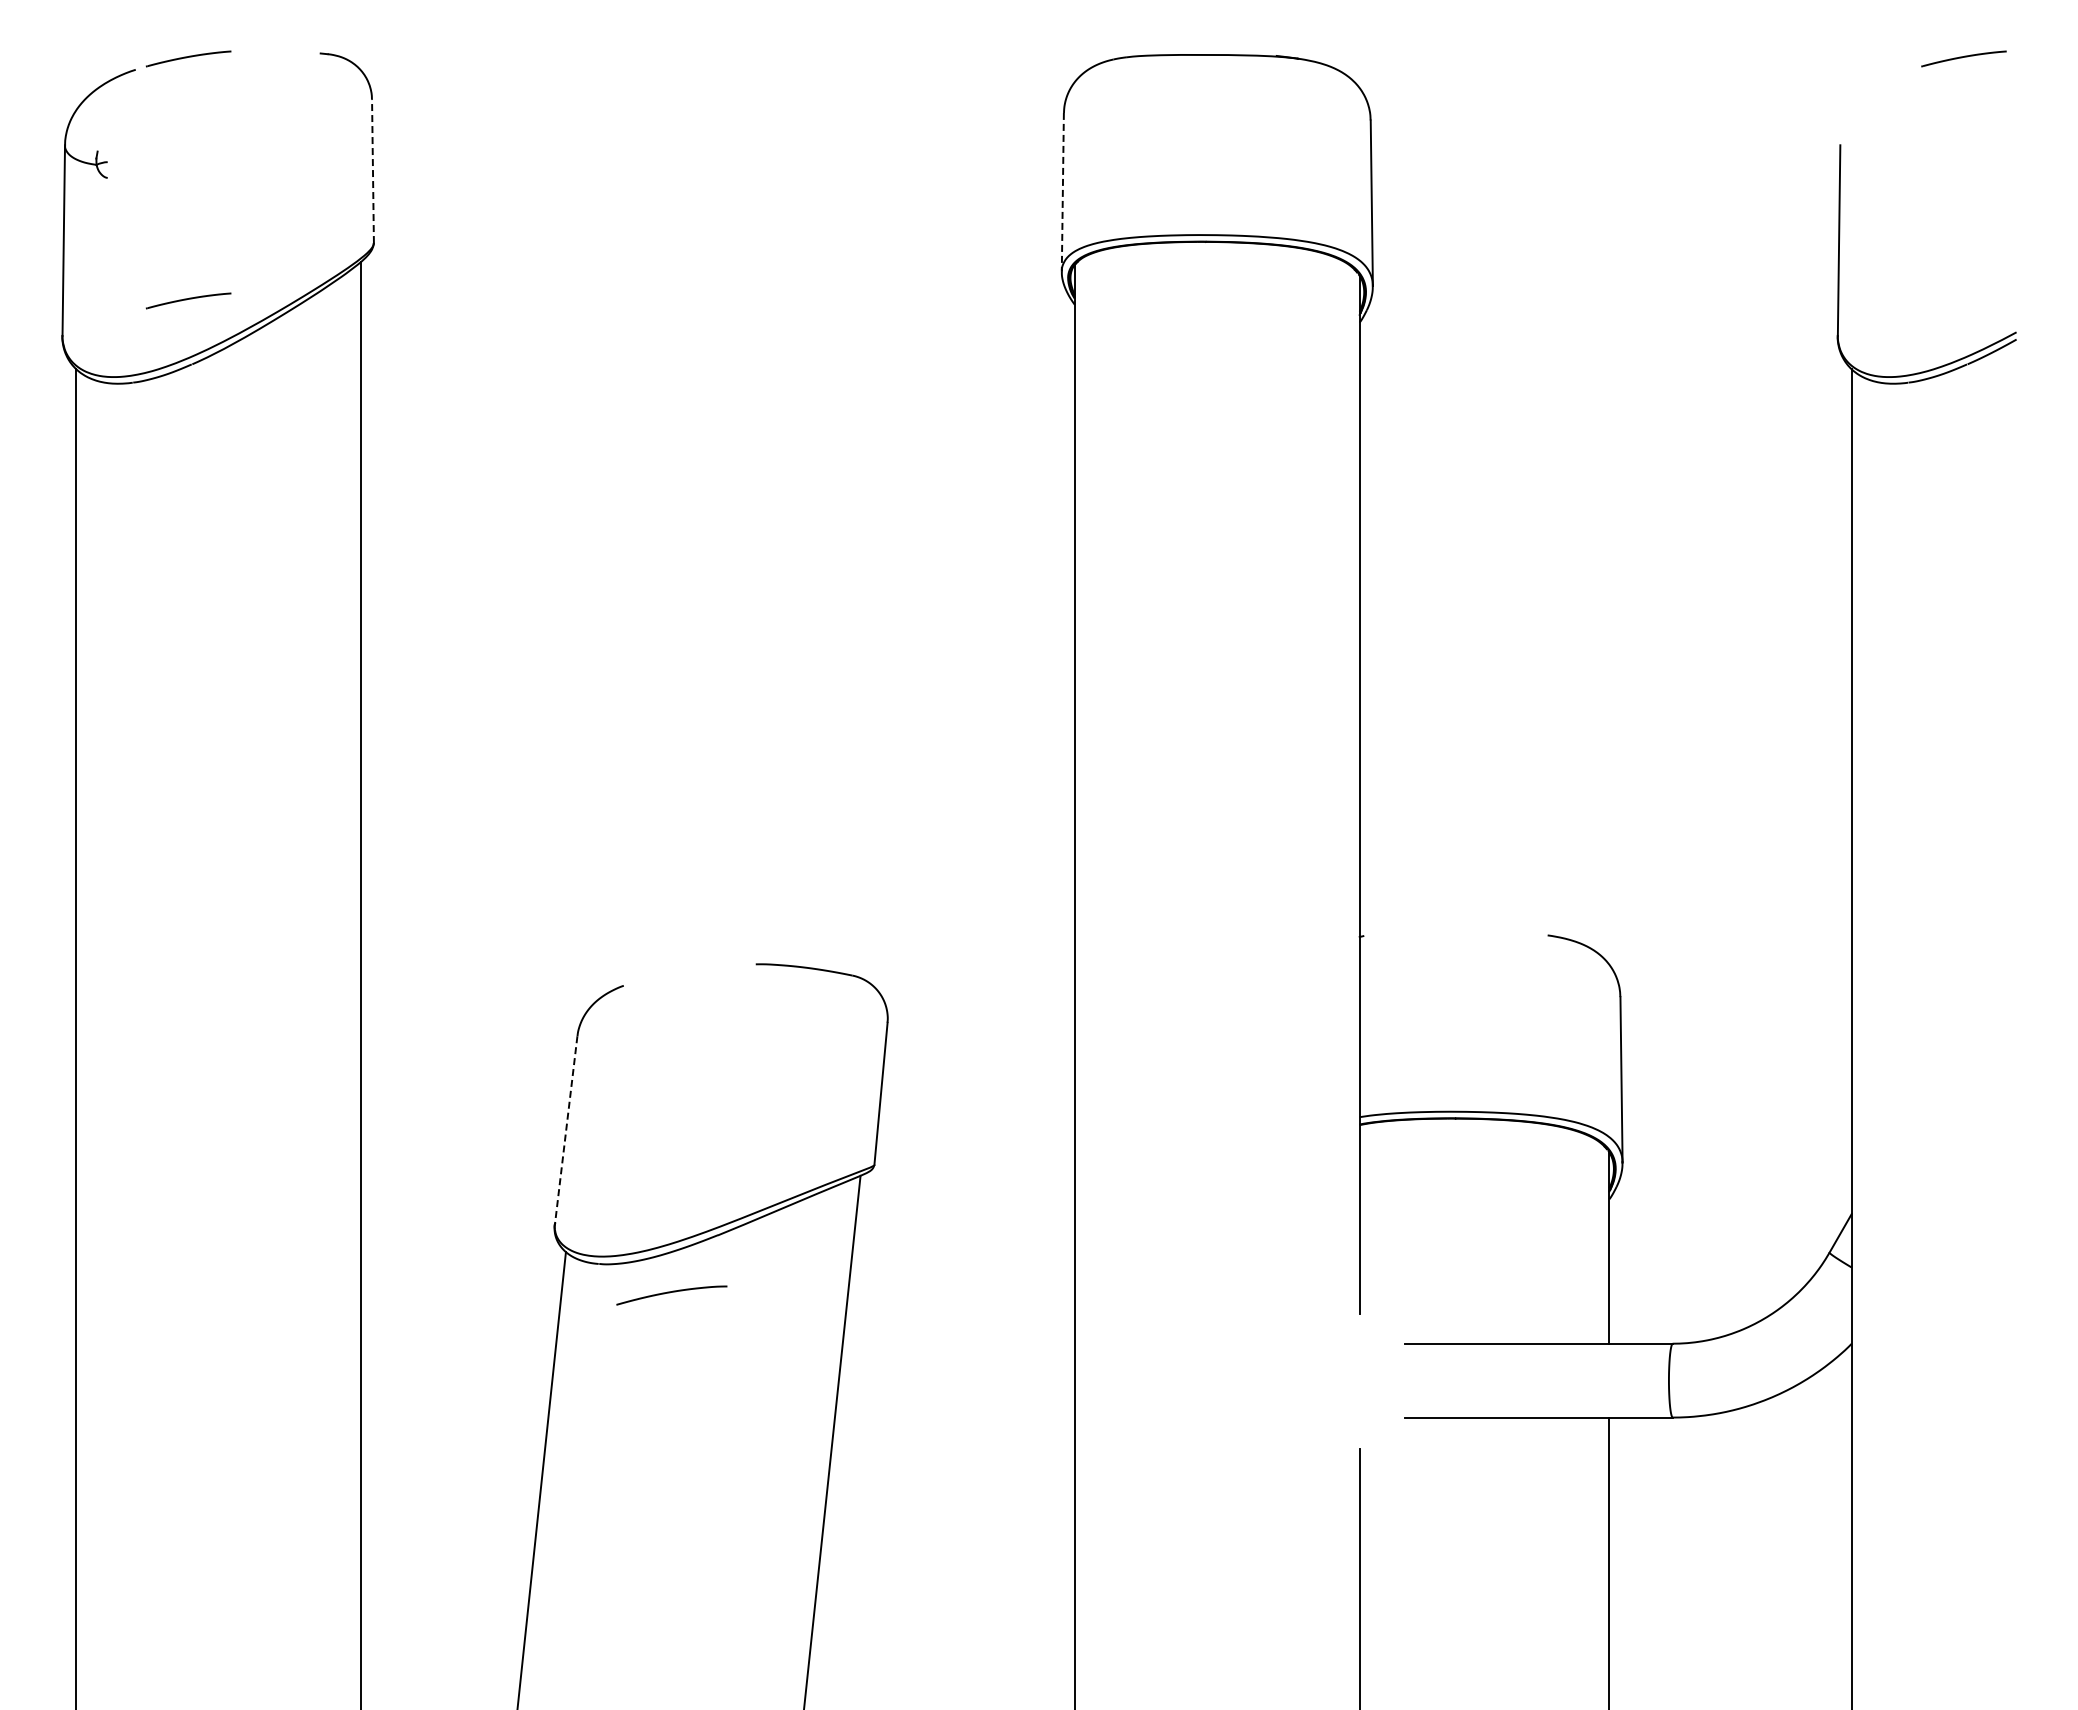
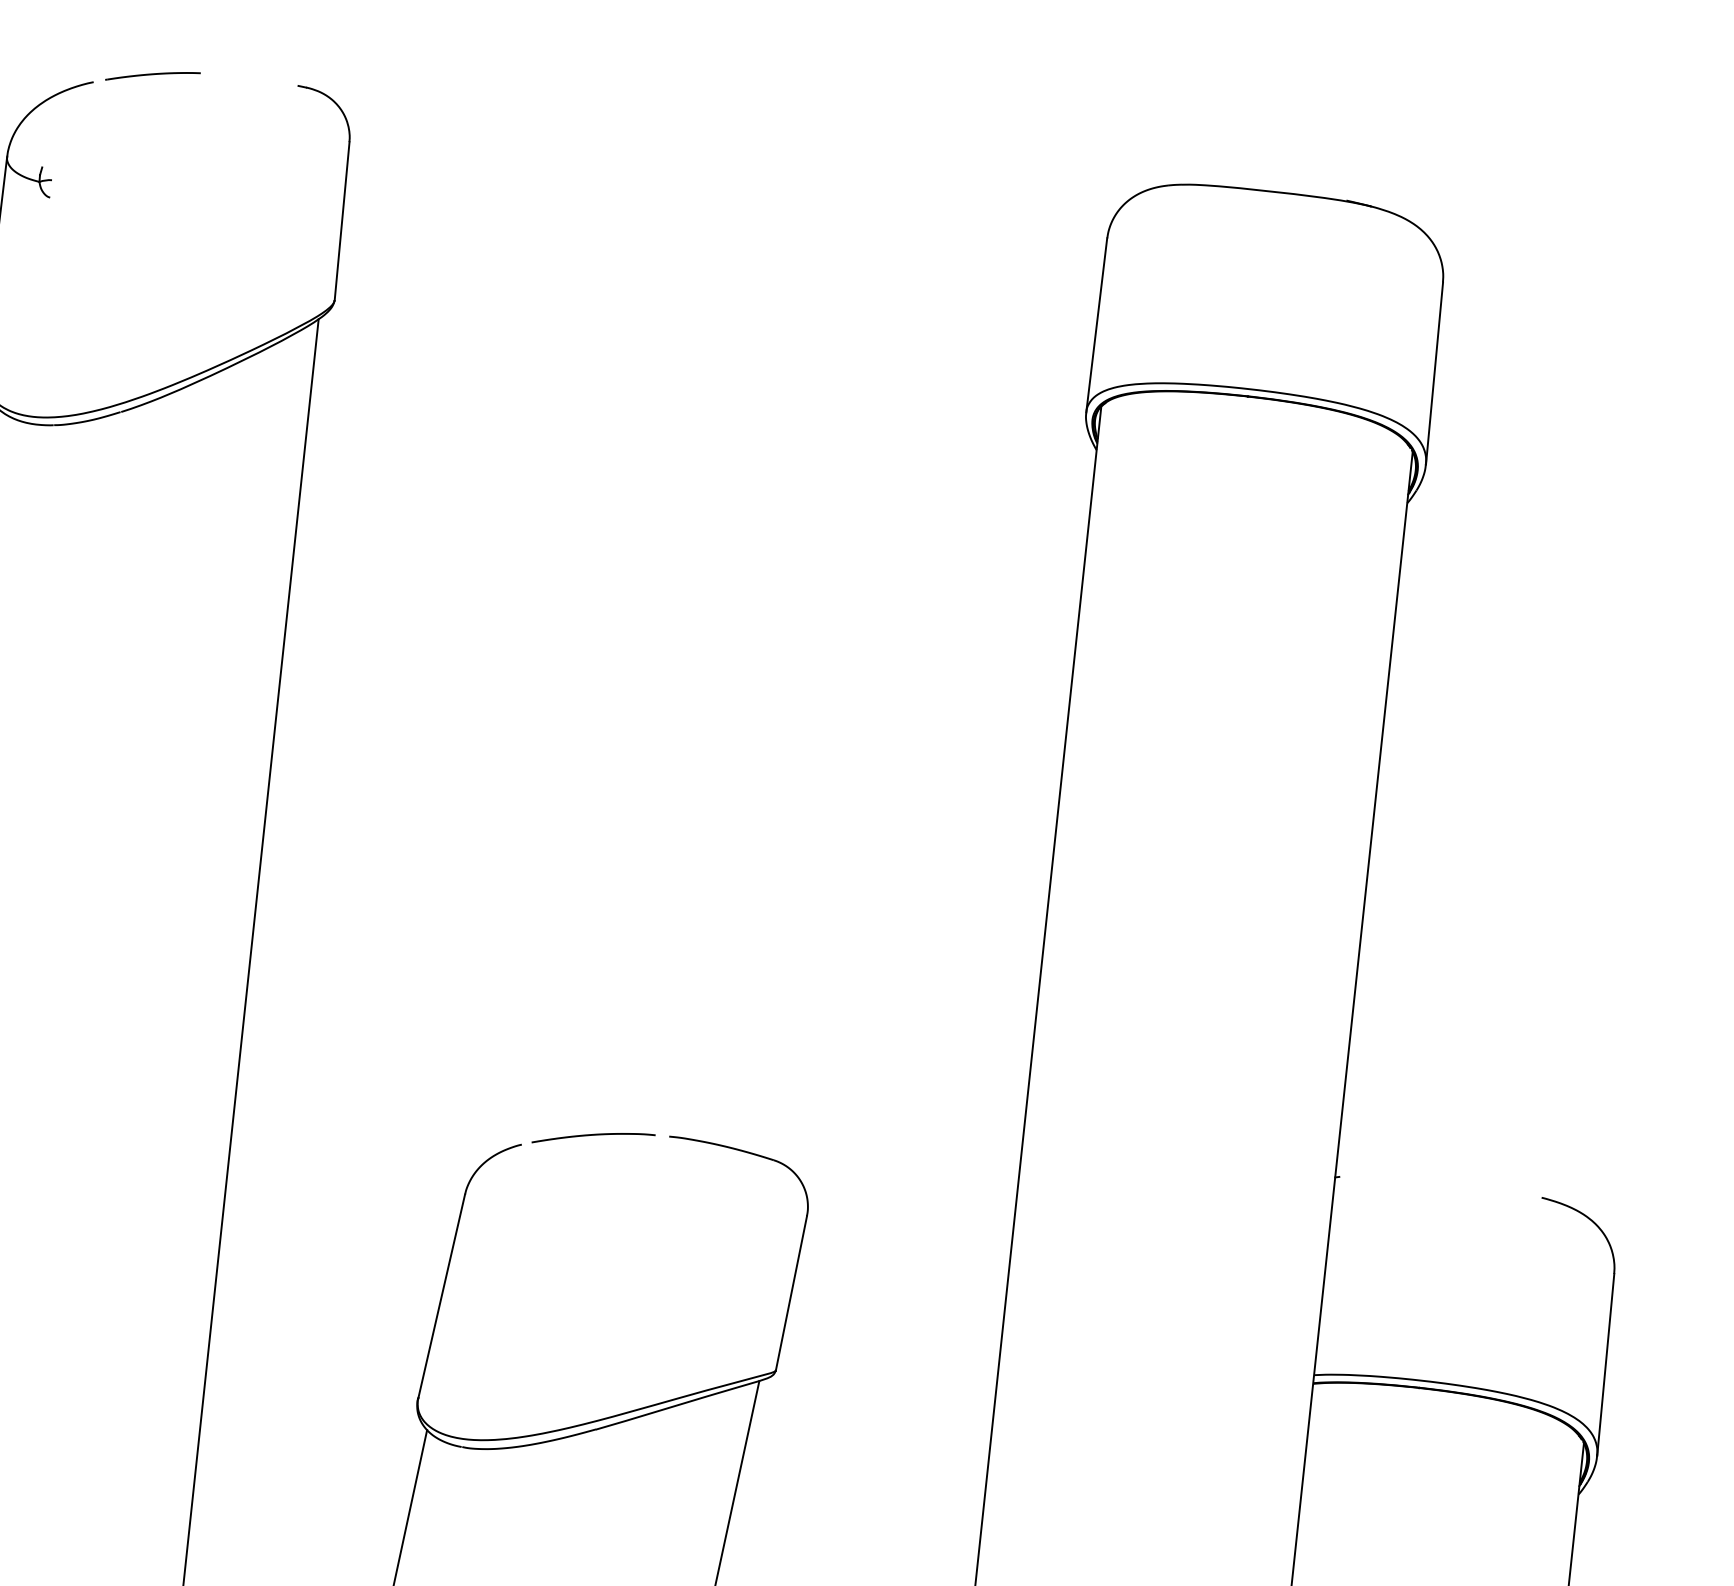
line: (372, 171) -> (341, 221), dashed -> solid
line: (1062, 192) -> (1096, 325), dashed -> solid
part: (188, 300) -> (124, 341), removed
line: (566, 1130) -> (441, 1296), dashed -> solid
curve: (670, 1293) -> (592, 1136), moved

